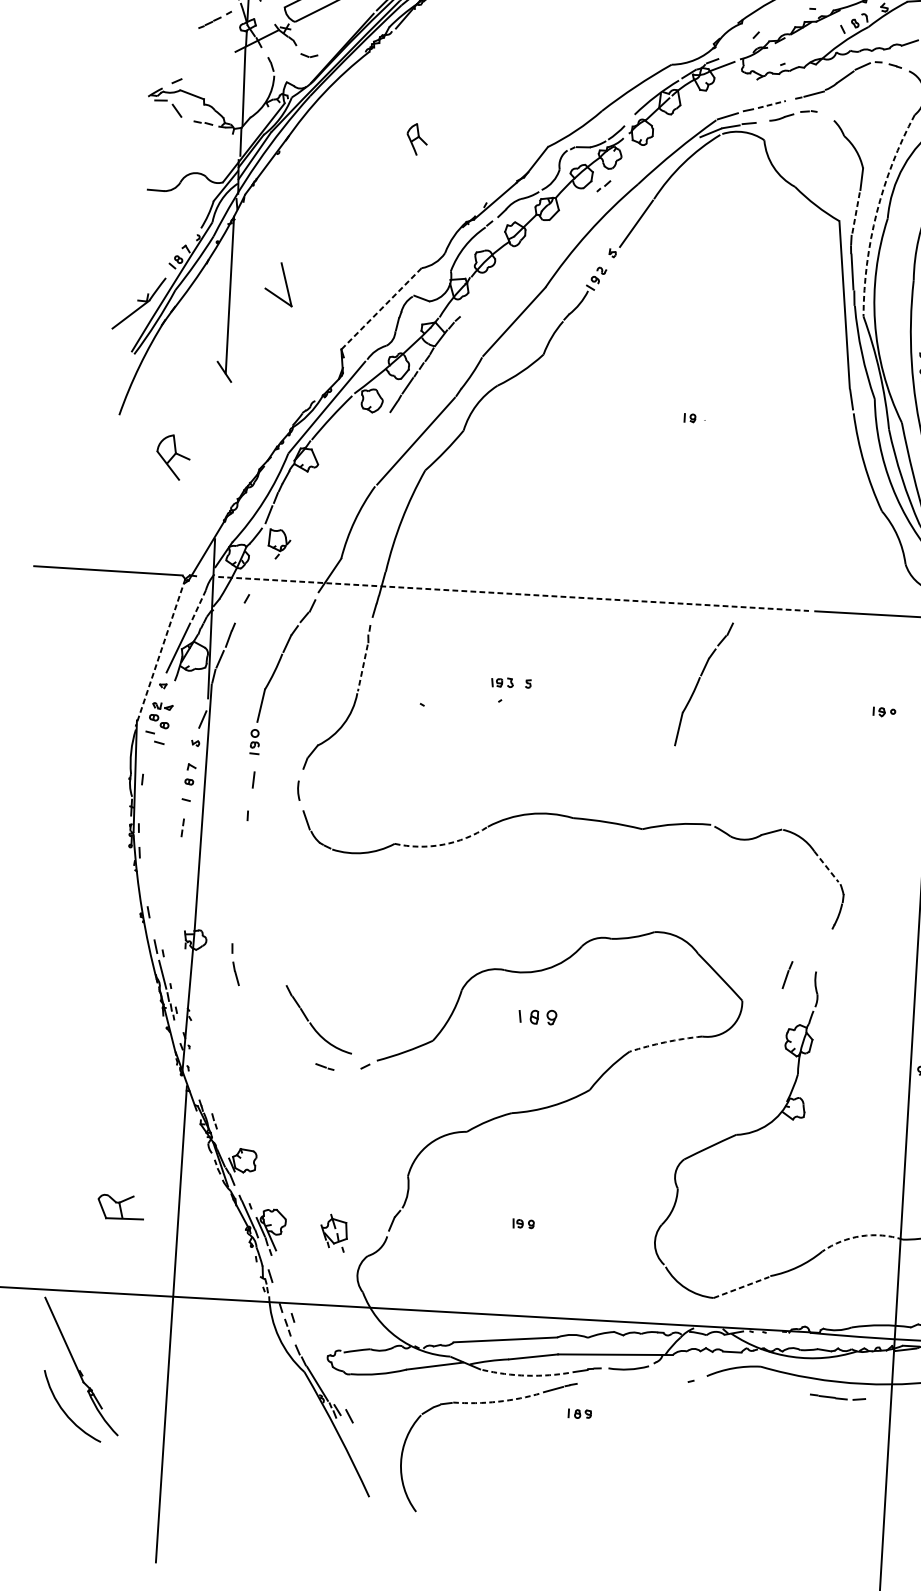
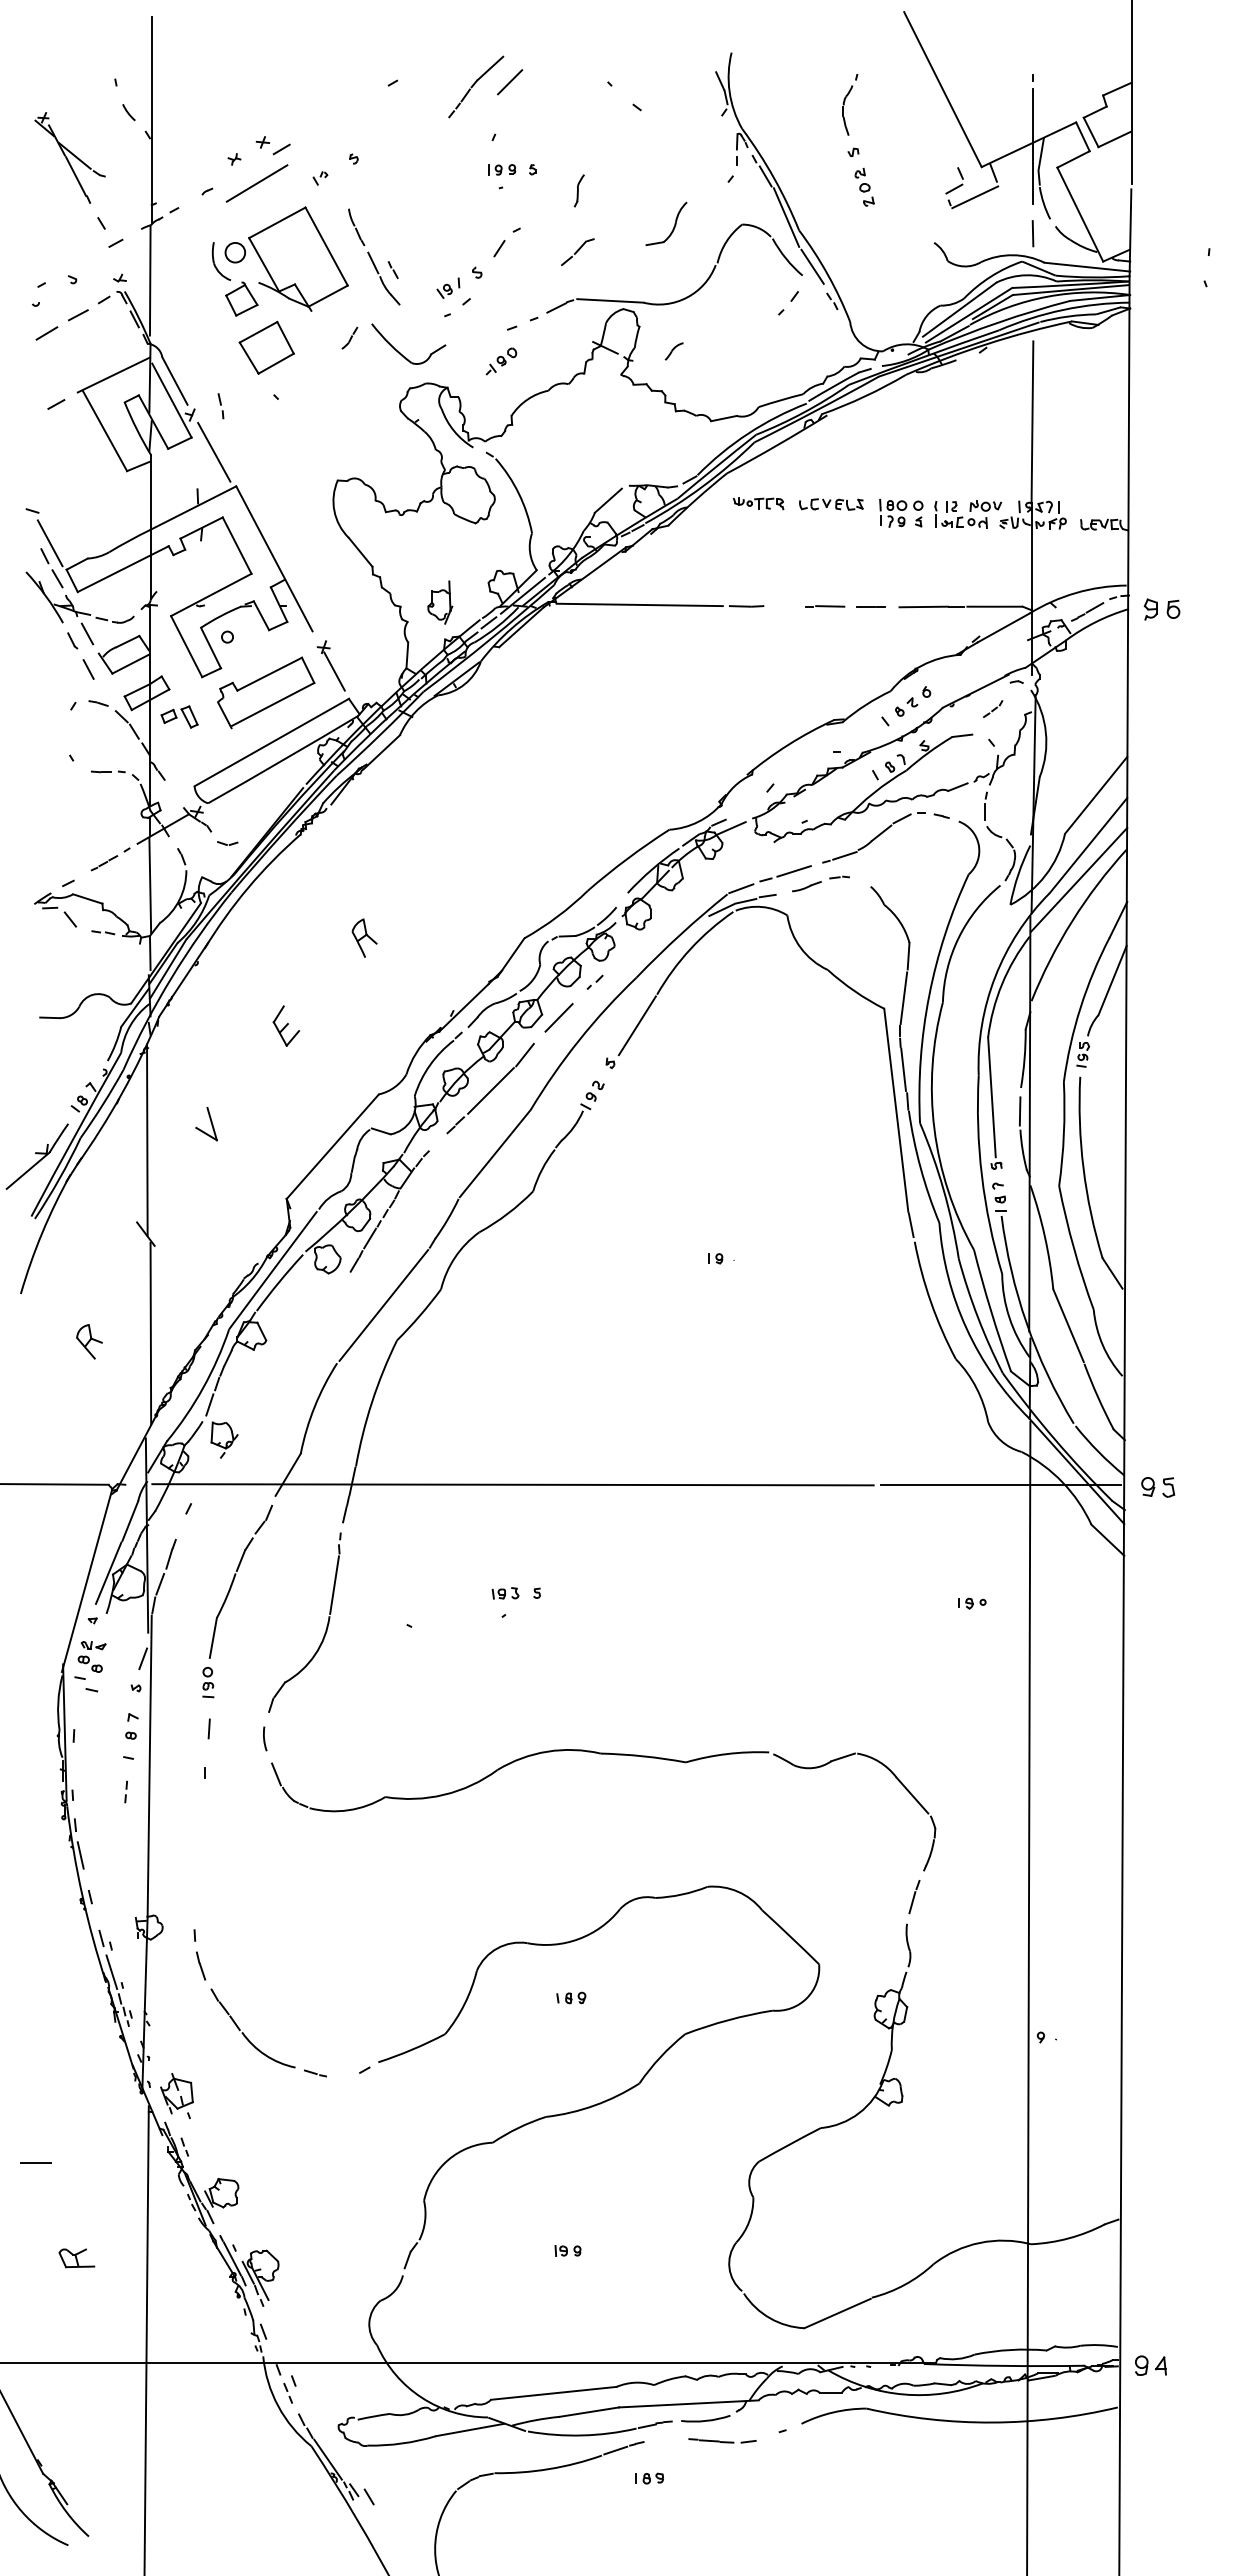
part: (215, 20) -> (110, 859), moved
line: (772, 104) -> (794, 871), dashed -> solid
part: (348, 207) -> (285, 1025), added
arc: (877, 212) -> (929, 995), dashed -> solid
line: (572, 213) -> (558, 1017), added
line: (855, 213) -> (903, 998), dashed -> solid
part: (513, 268) -> (490, 1088), added
part: (279, 284) -> (206, 1124), size x0.62
line: (381, 308) -> (332, 1146), dashed -> solid
line: (223, 453) -> (150, 1333), added
part: (173, 457) -> (89, 1341), size x0.62
line: (514, 593) -> (513, 1484), dashed -> solid
line: (198, 606) -> (130, 1521), dashed -> solid
line: (160, 652) -> (87, 1580), dashed -> solid
line: (362, 668) -> (334, 1585), dashed -> solid
part: (698, 682) -> (744, 1580), removed
arc: (443, 844) -> (444, 1794), dashed -> solid
line: (826, 866) -> (912, 1795), dashed -> solid
line: (142, 877) -> (80, 1855), added
line: (787, 975) -> (914, 1897), moved
part: (538, 1016) -> (571, 1997), size x0.62
part: (311, 1023) -> (244, 2033), moved
arc: (665, 1042) -> (728, 2020), dashed -> solid
line: (91, 1127) -> (35, 2163), added
part: (120, 1207) -> (76, 2258), size x0.62
part: (333, 1233) -> (176, 2096), moved
arc: (860, 1235) -> (979, 2242), dashed -> solid
line: (742, 1287) -> (838, 2313), dashed -> solid
arc: (526, 1375) -> (582, 2435), dashed -> solid
part: (837, 1397) -> (722, 2440), moved
arc: (498, 1402) -> (549, 2469), dashed -> solid

